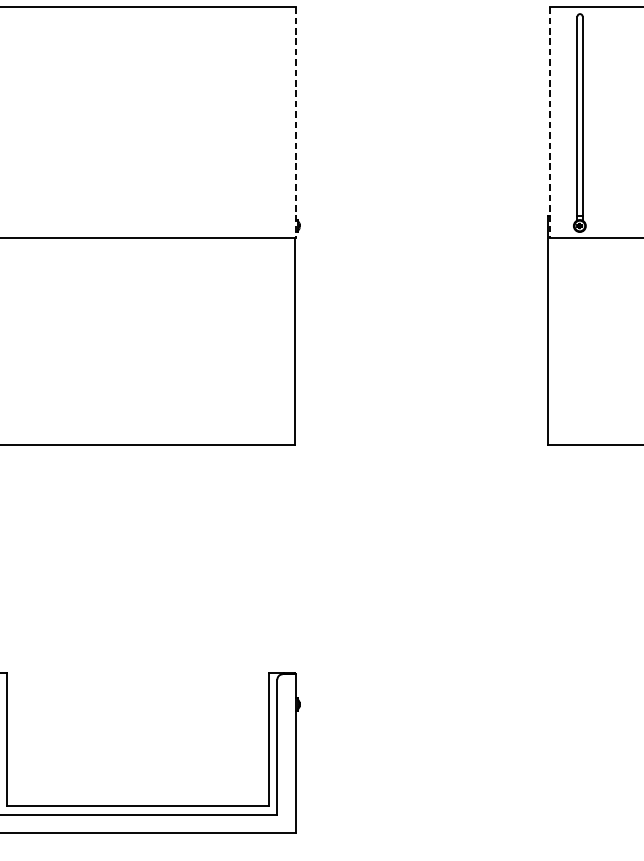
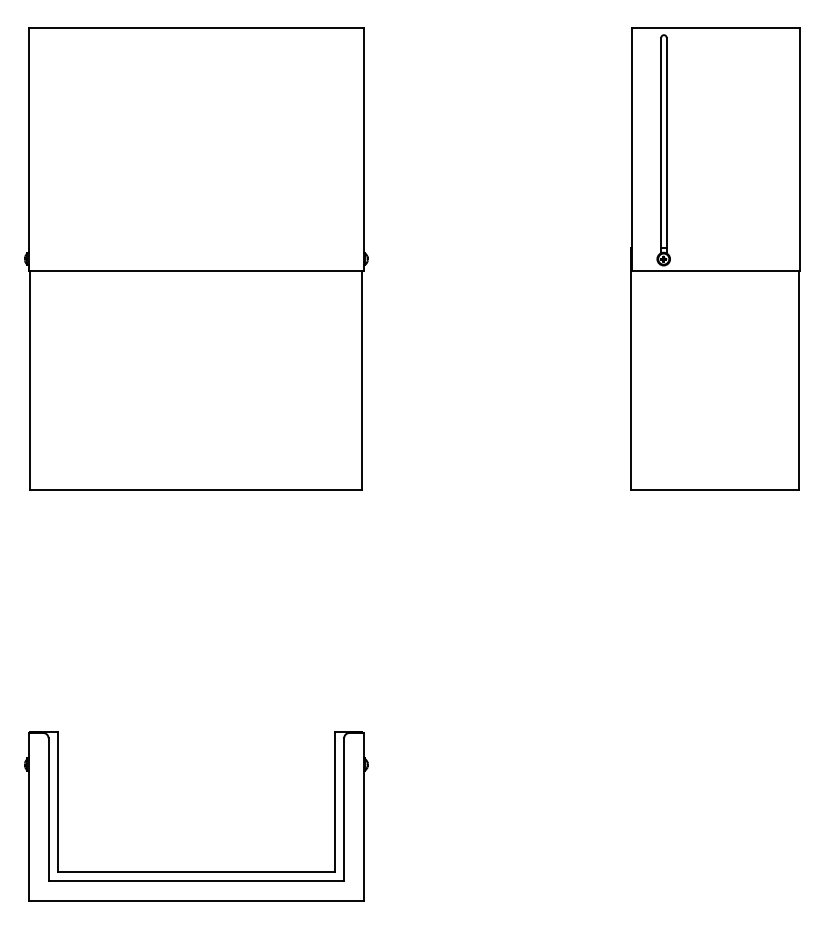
line: (296, 122) -> (364, 149), dashed -> solid
line: (549, 122) -> (631, 149), dashed -> solid

